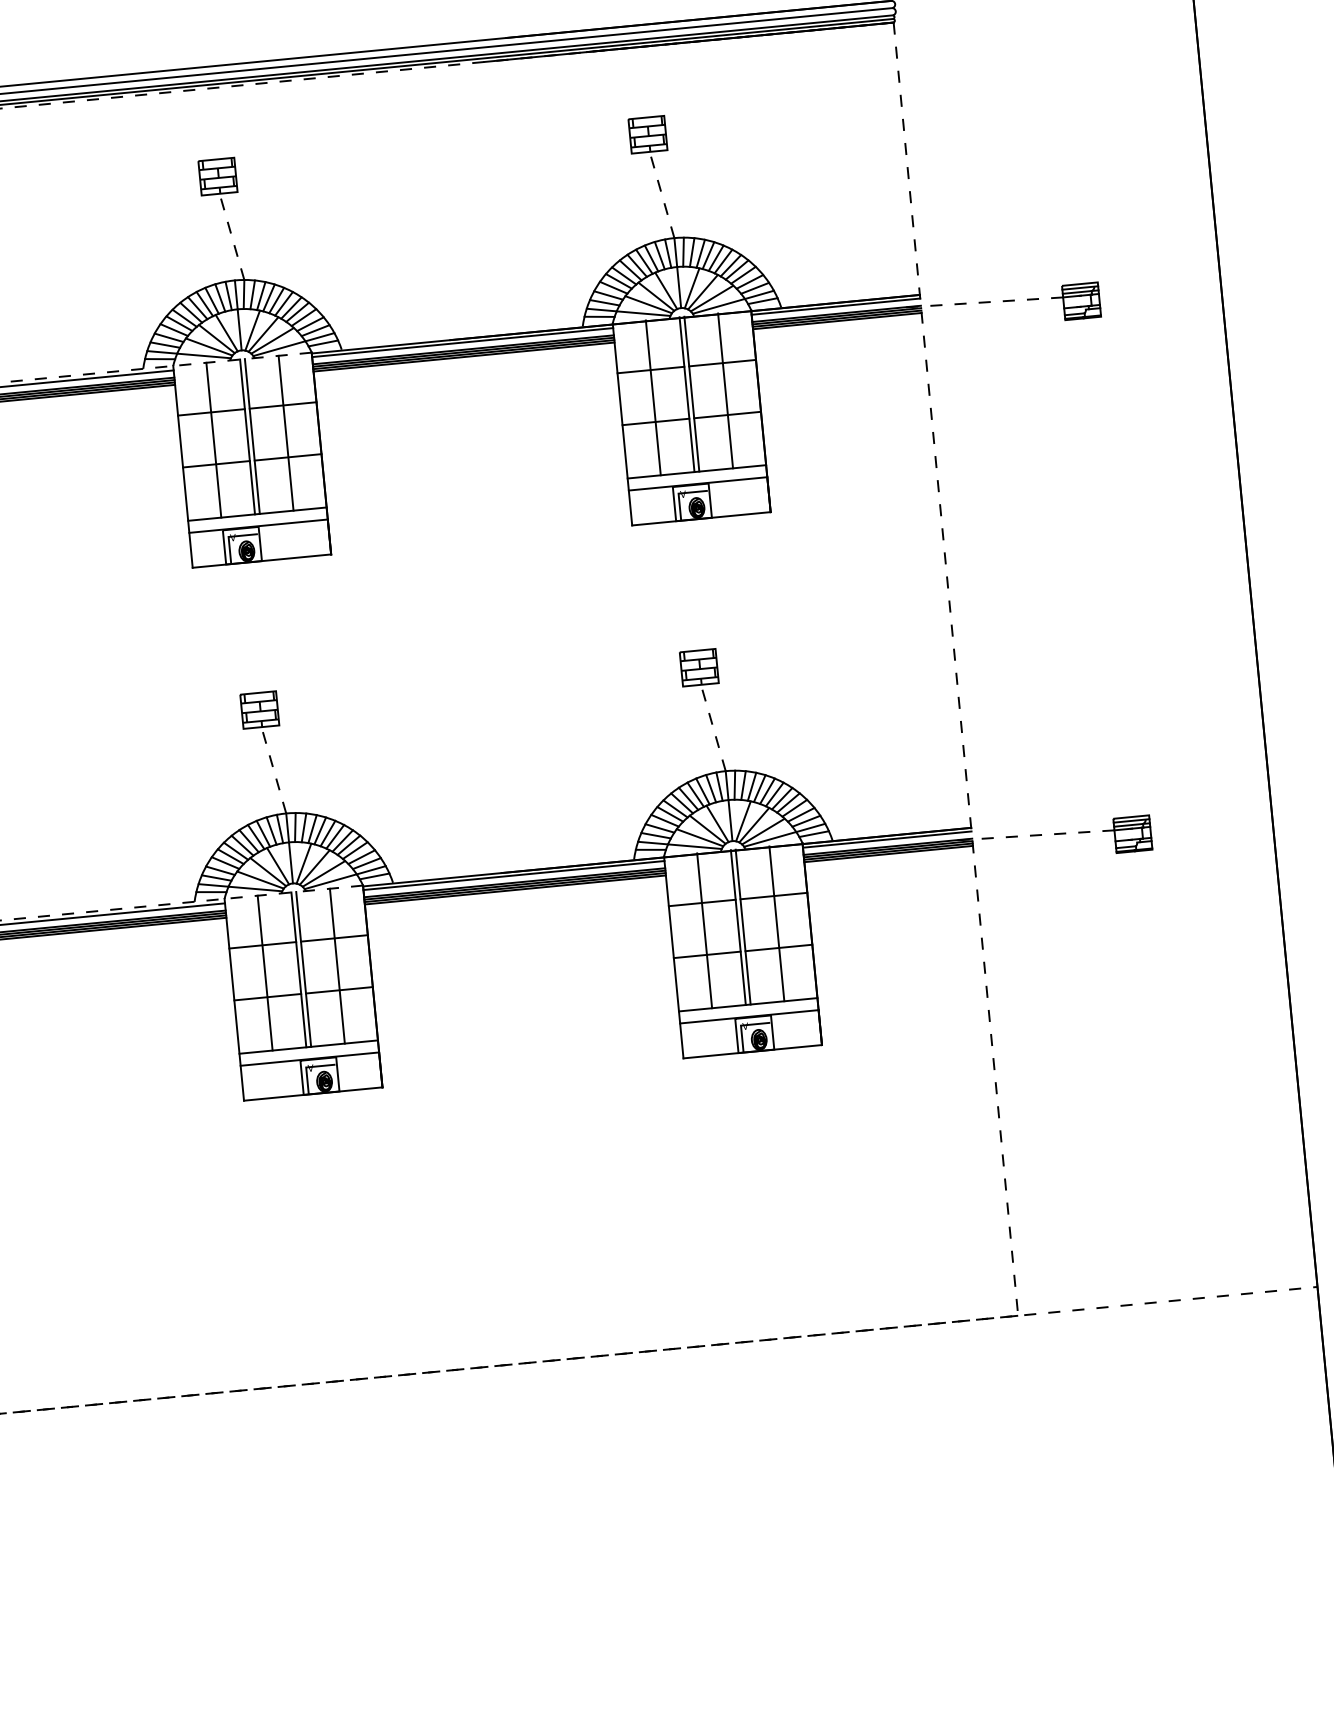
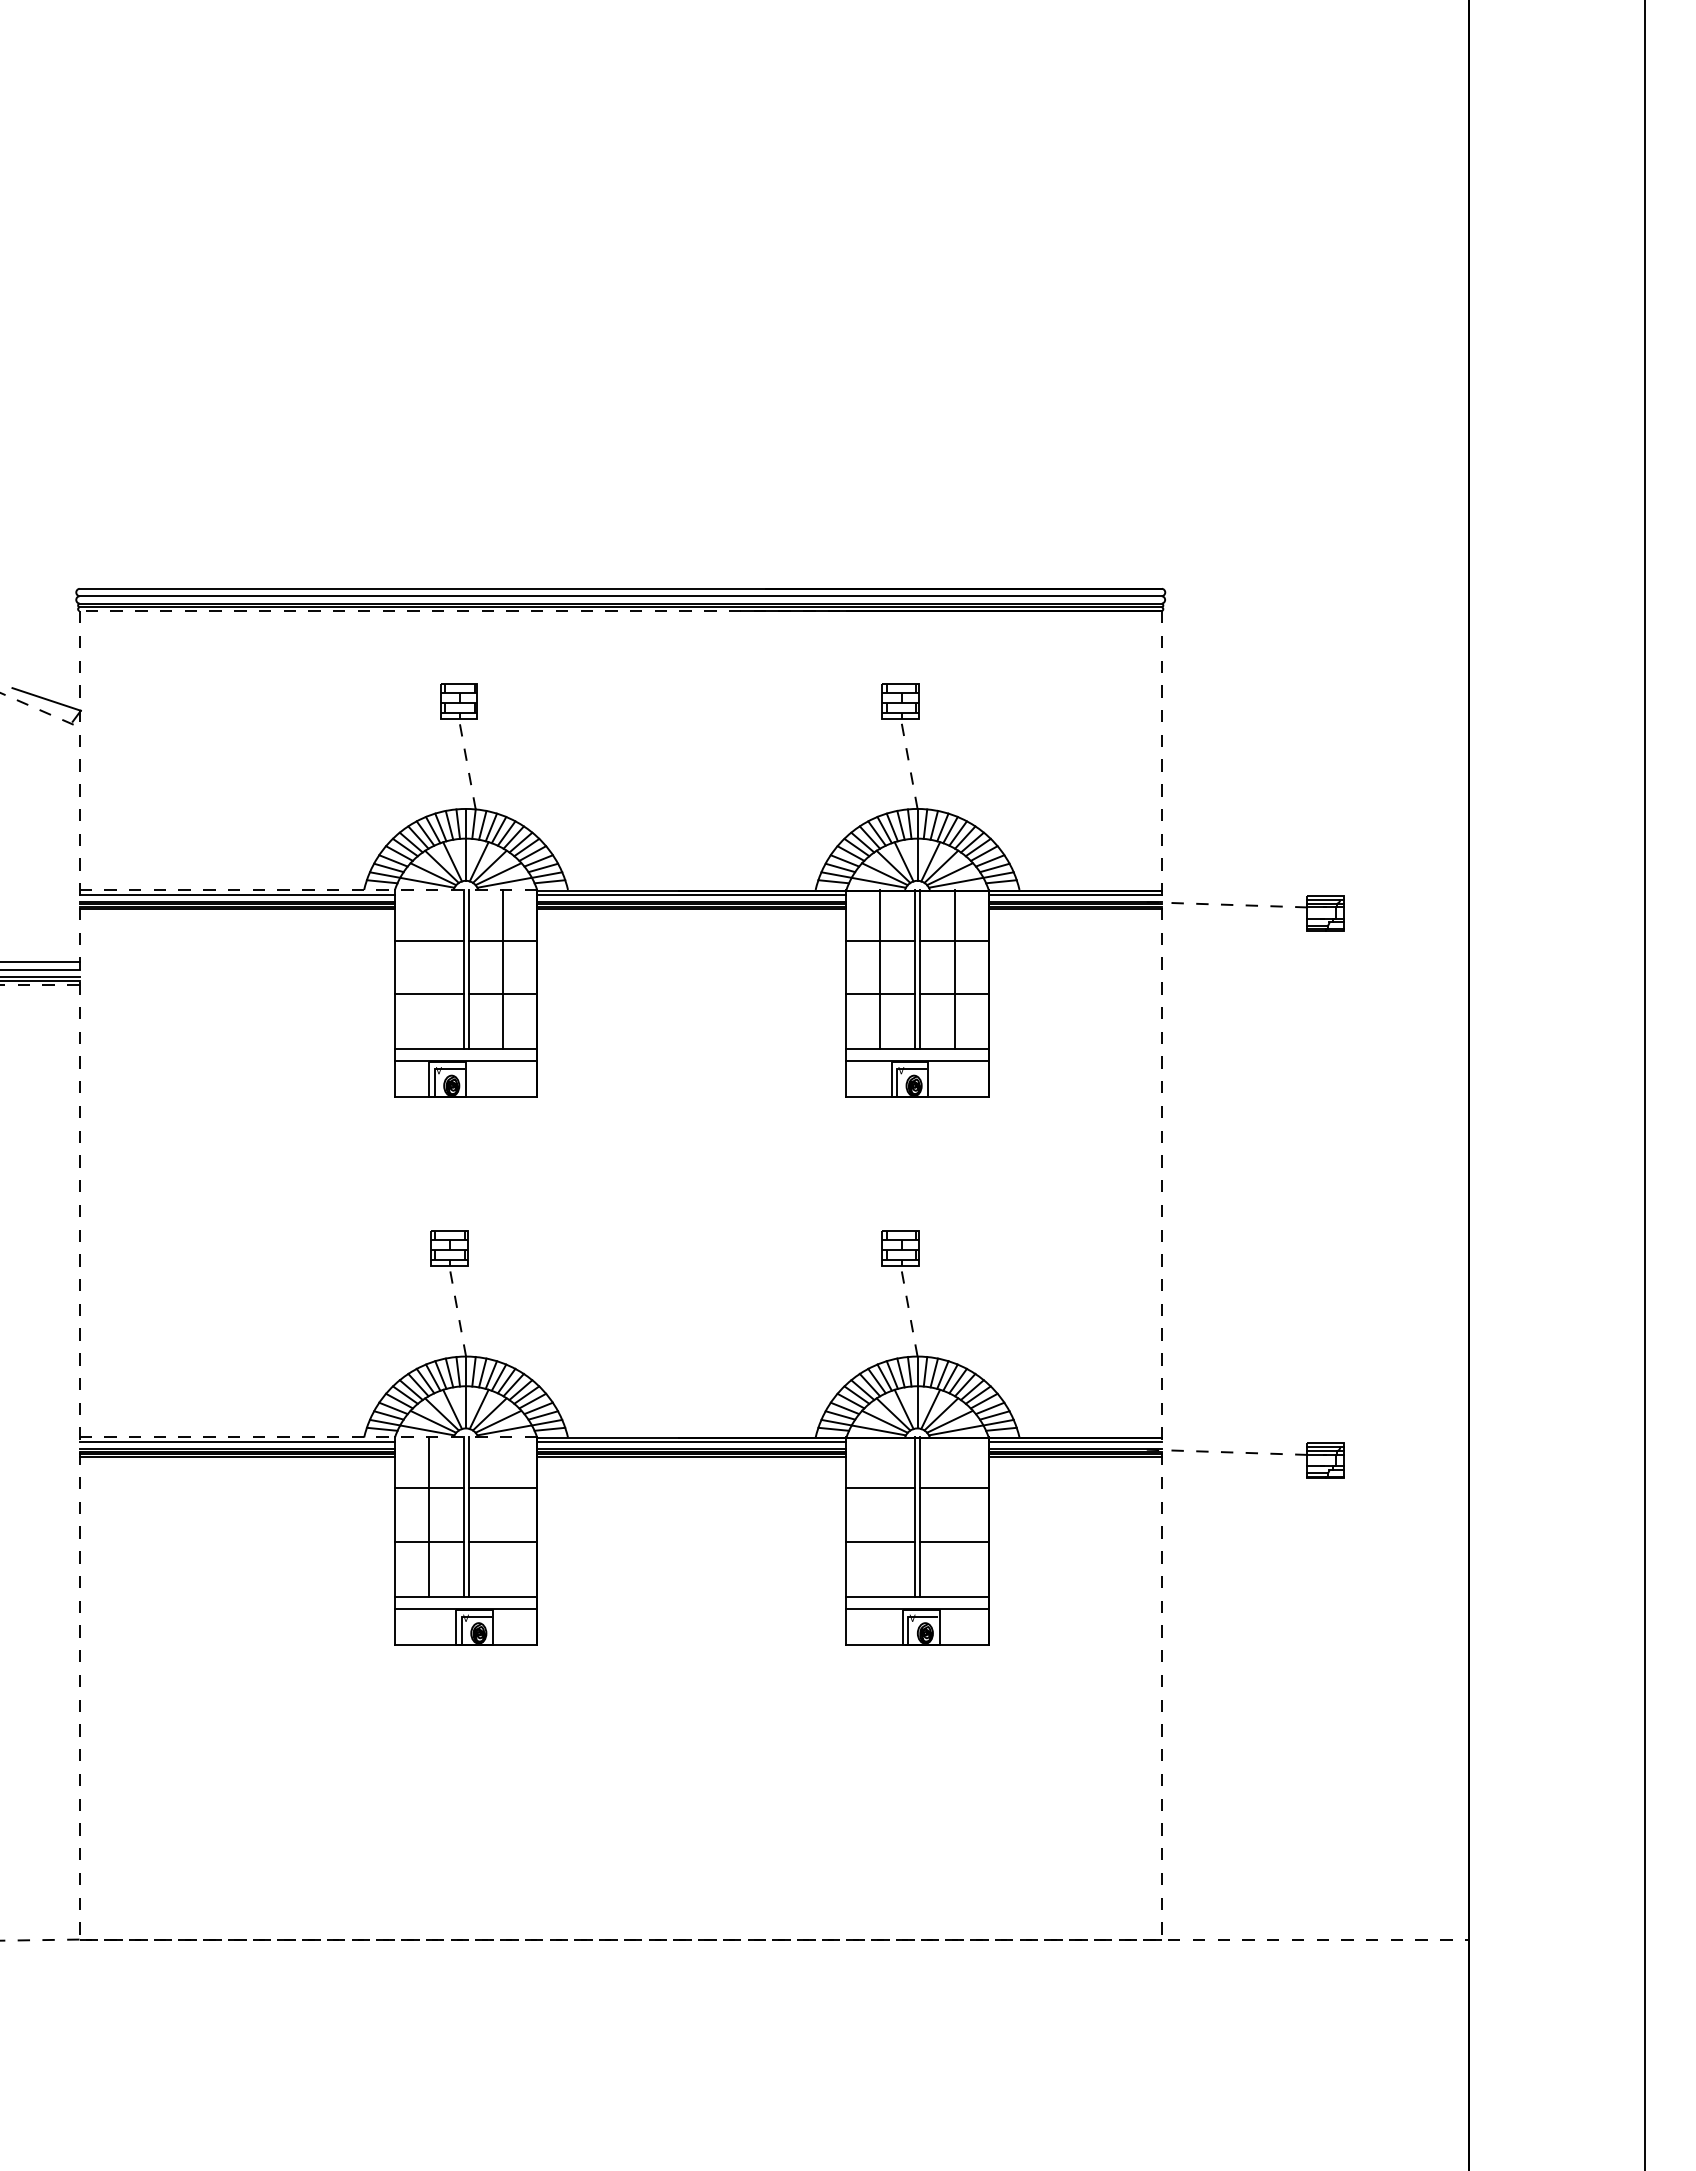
line: (213, 440) -> (428, 969), removed
line: (776, 923) -> (954, 1516), removed
line: (704, 930) -> (880, 1516), removed
line: (337, 965) -> (503, 1516), removed

